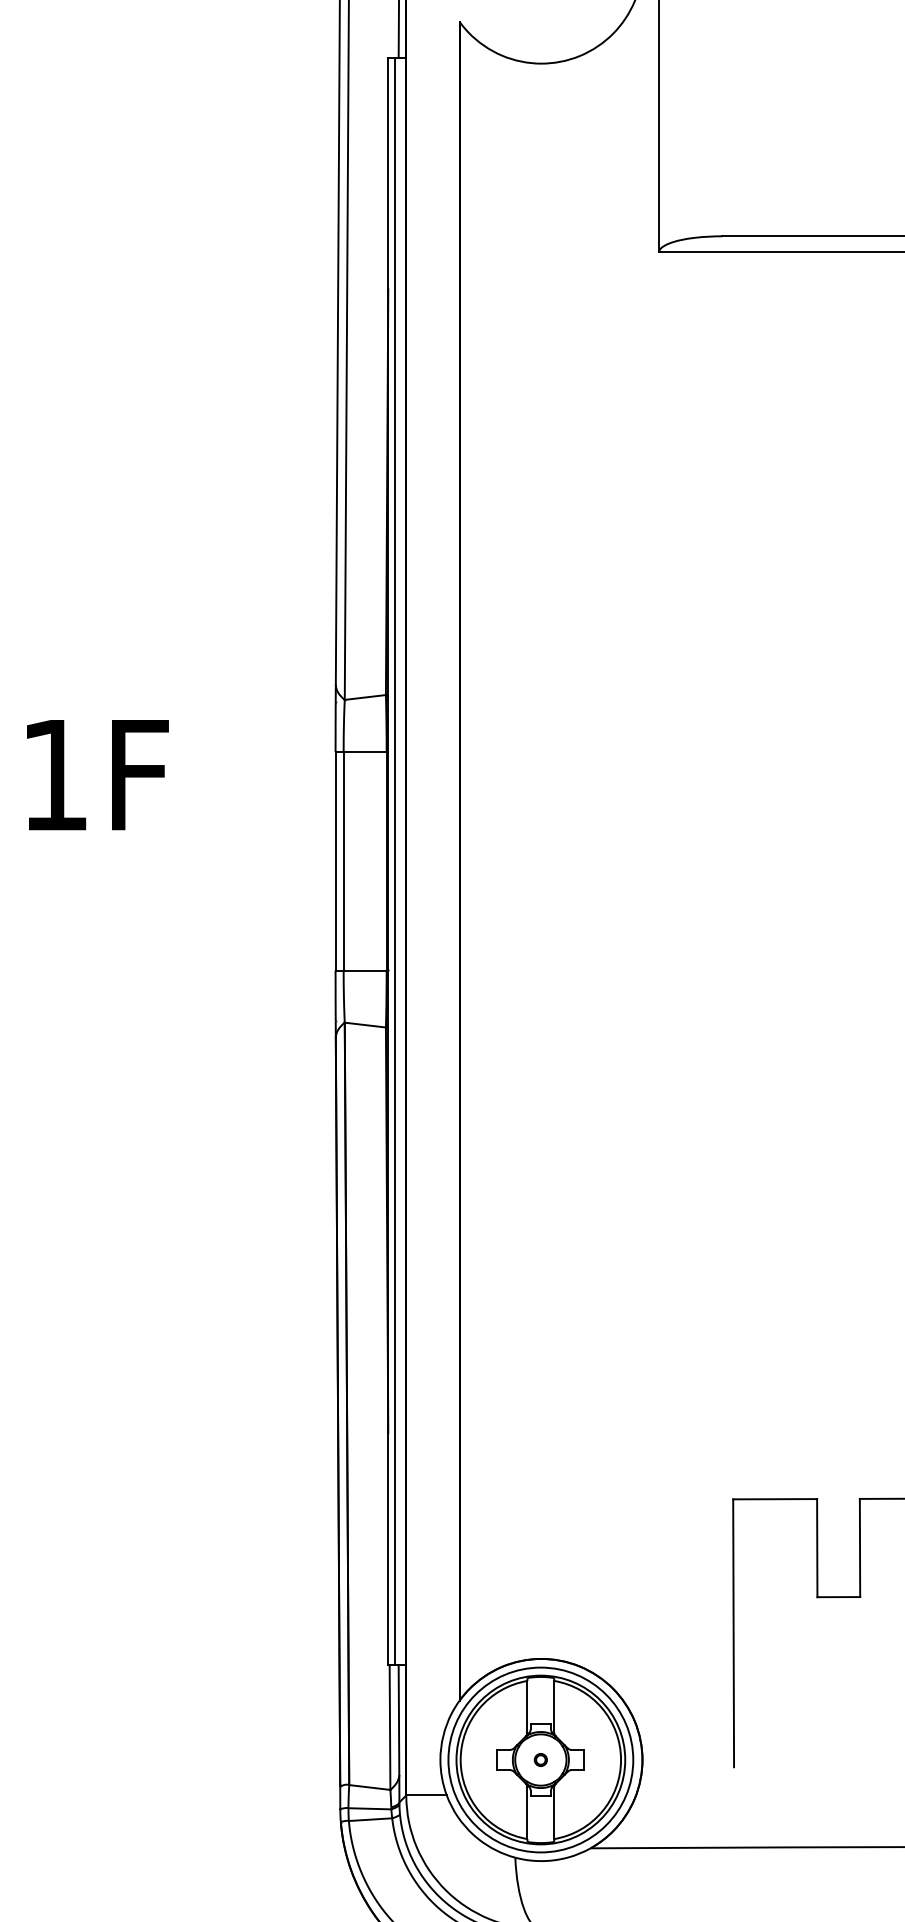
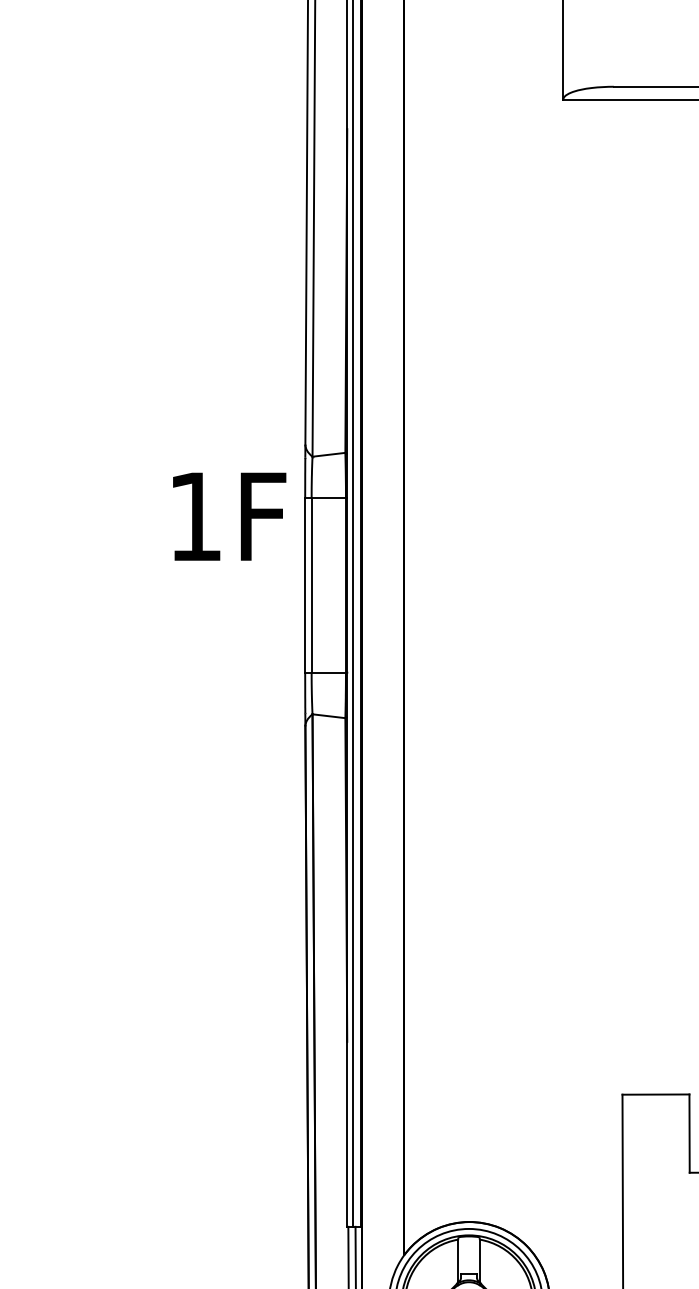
text: (97, 775) -> (229, 517), moved

